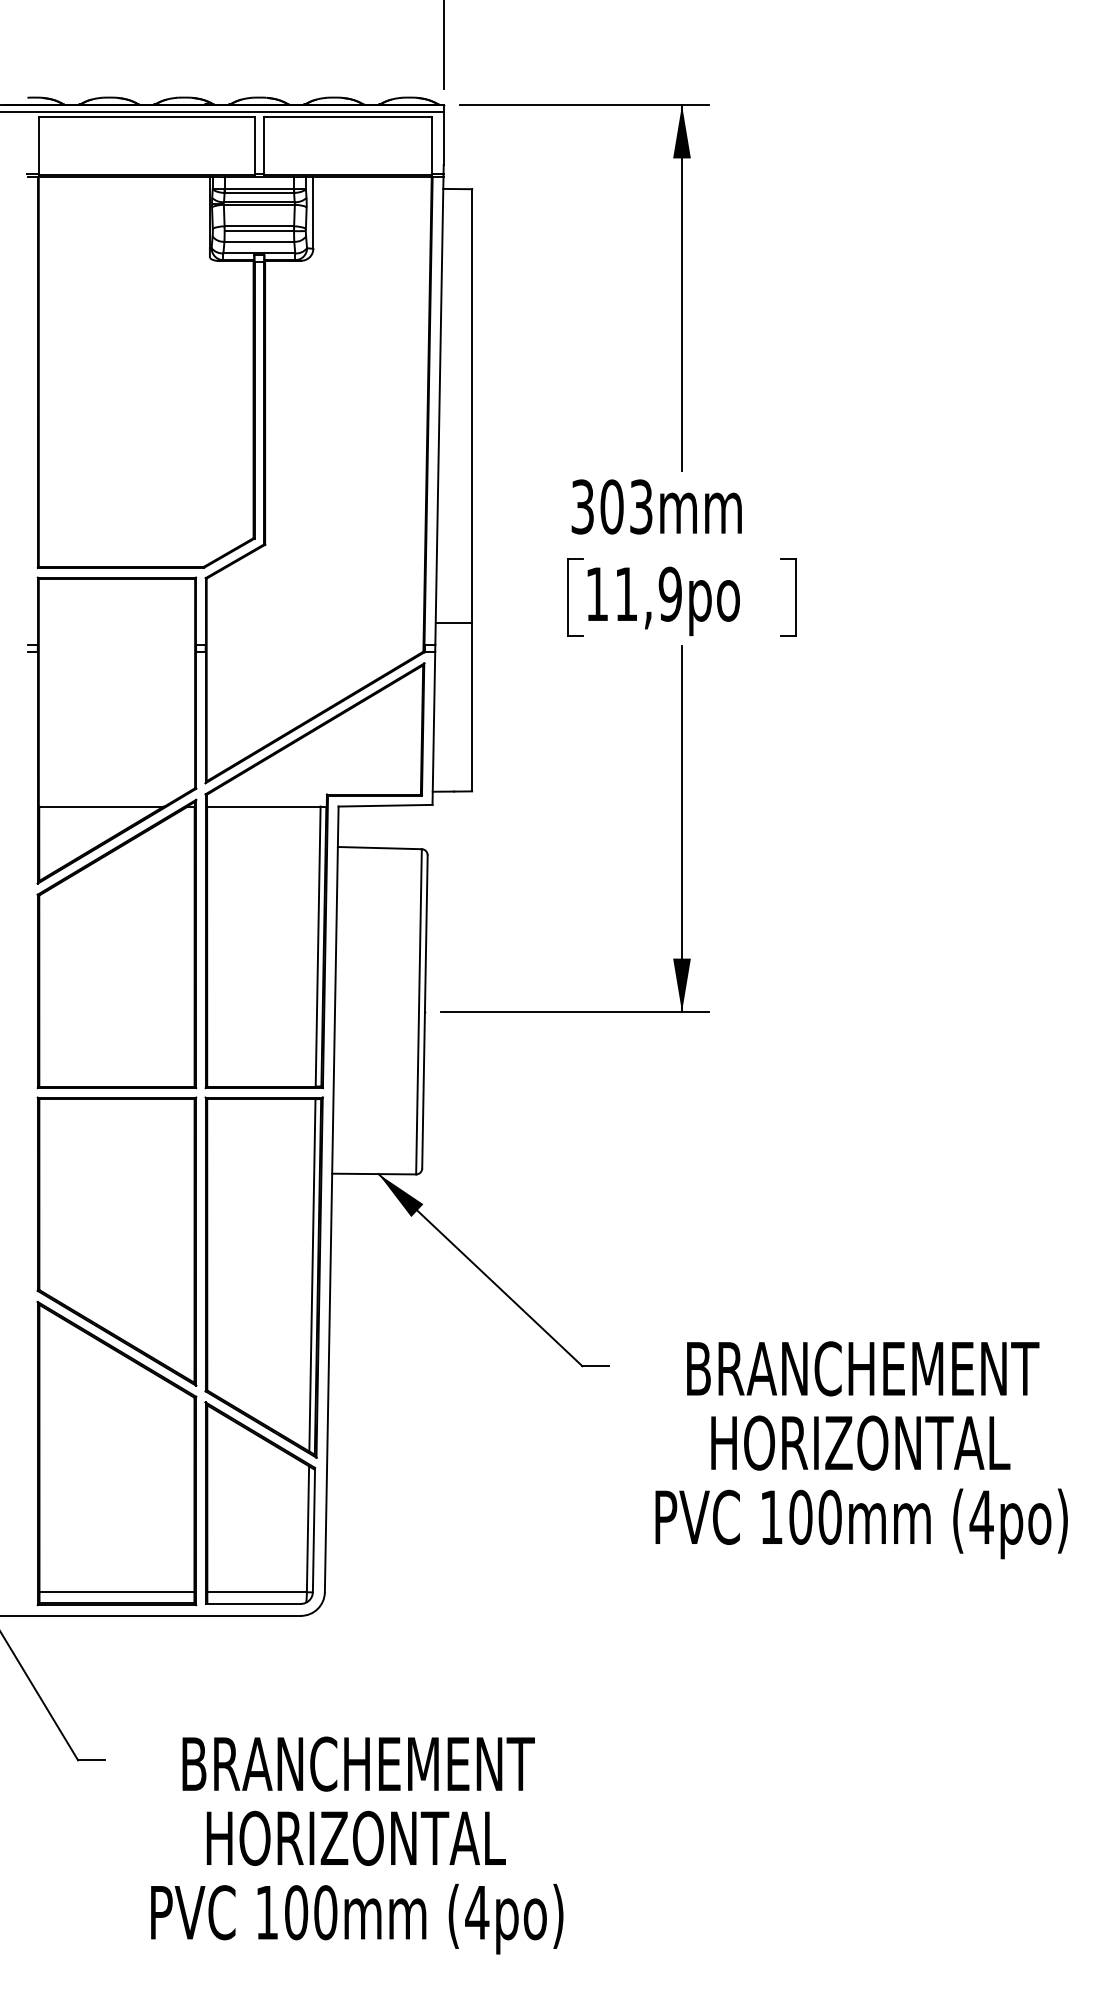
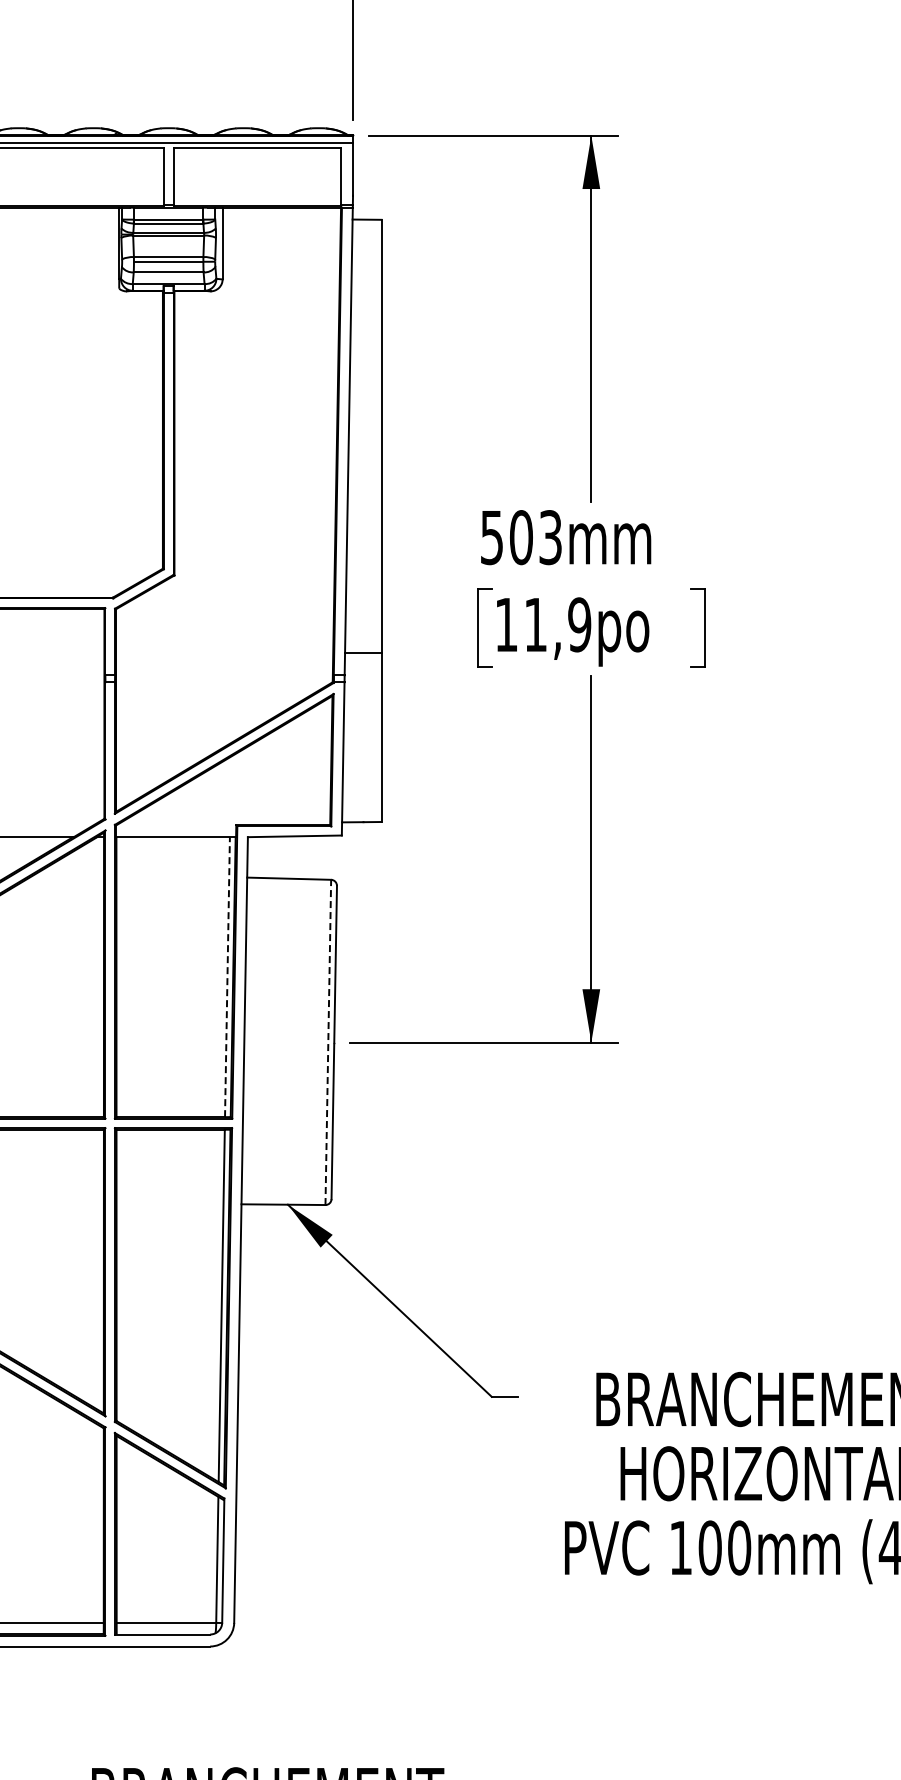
text: (582, 506) -> (491, 537), 303mm -> 503mm
line: (318, 946) -> (227, 977), solid -> dashed
line: (418, 1011) -> (327, 1042), solid -> dashed

